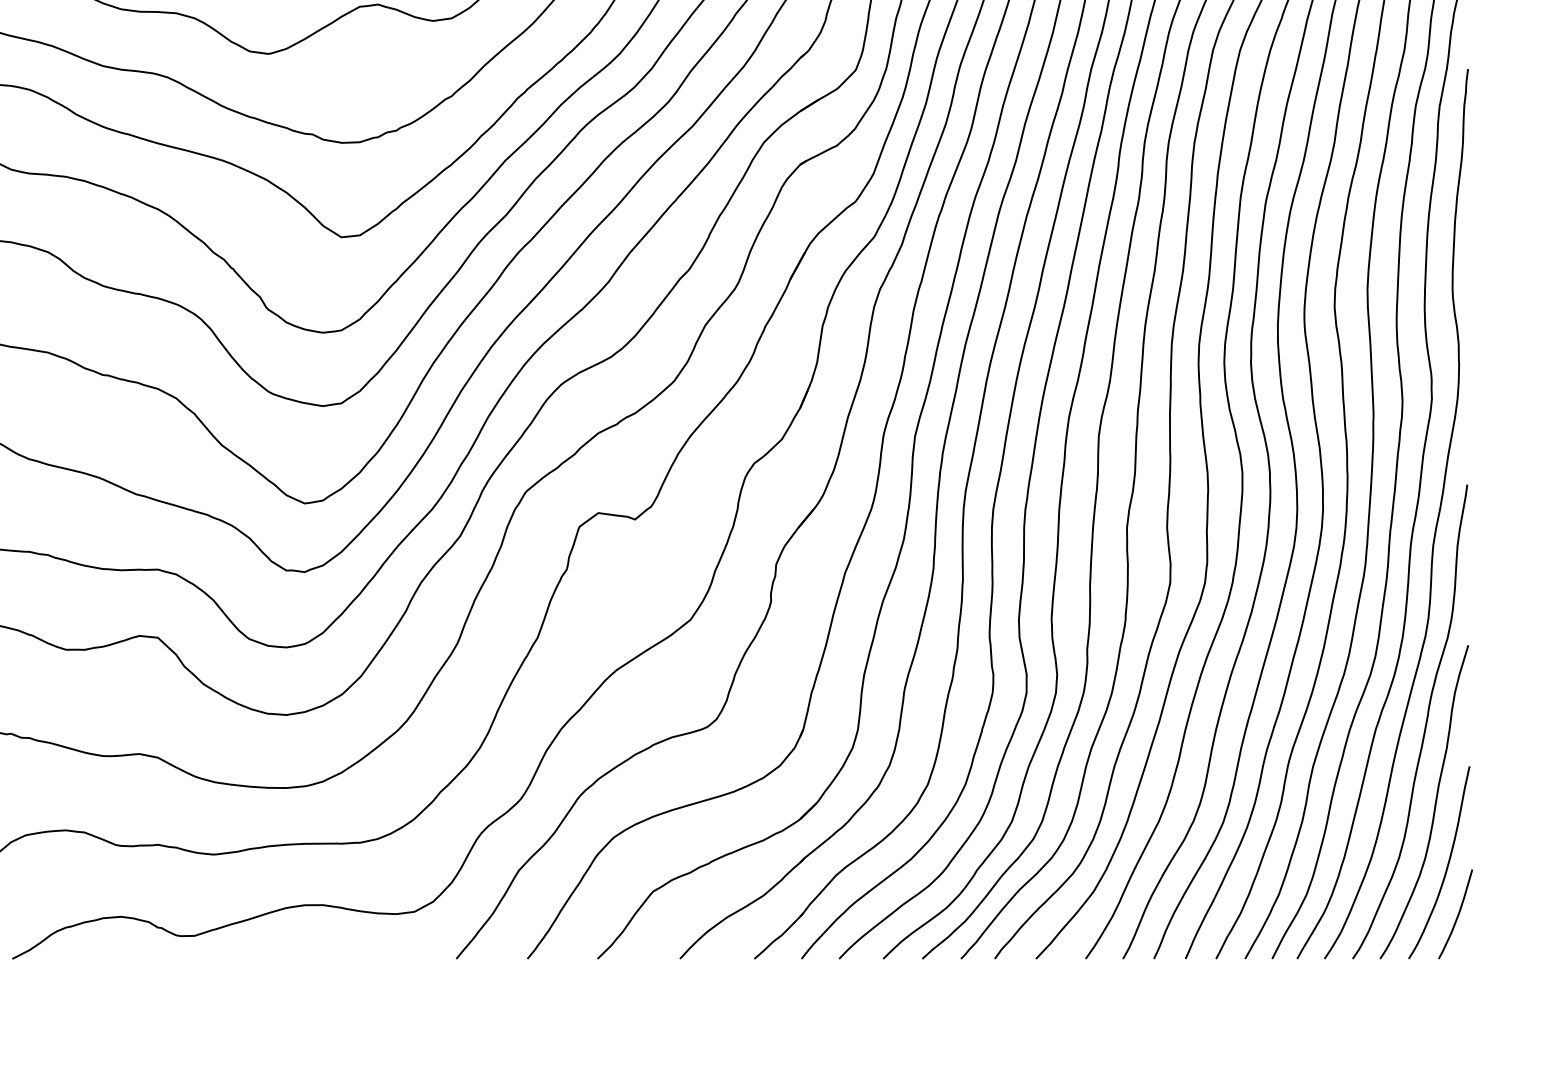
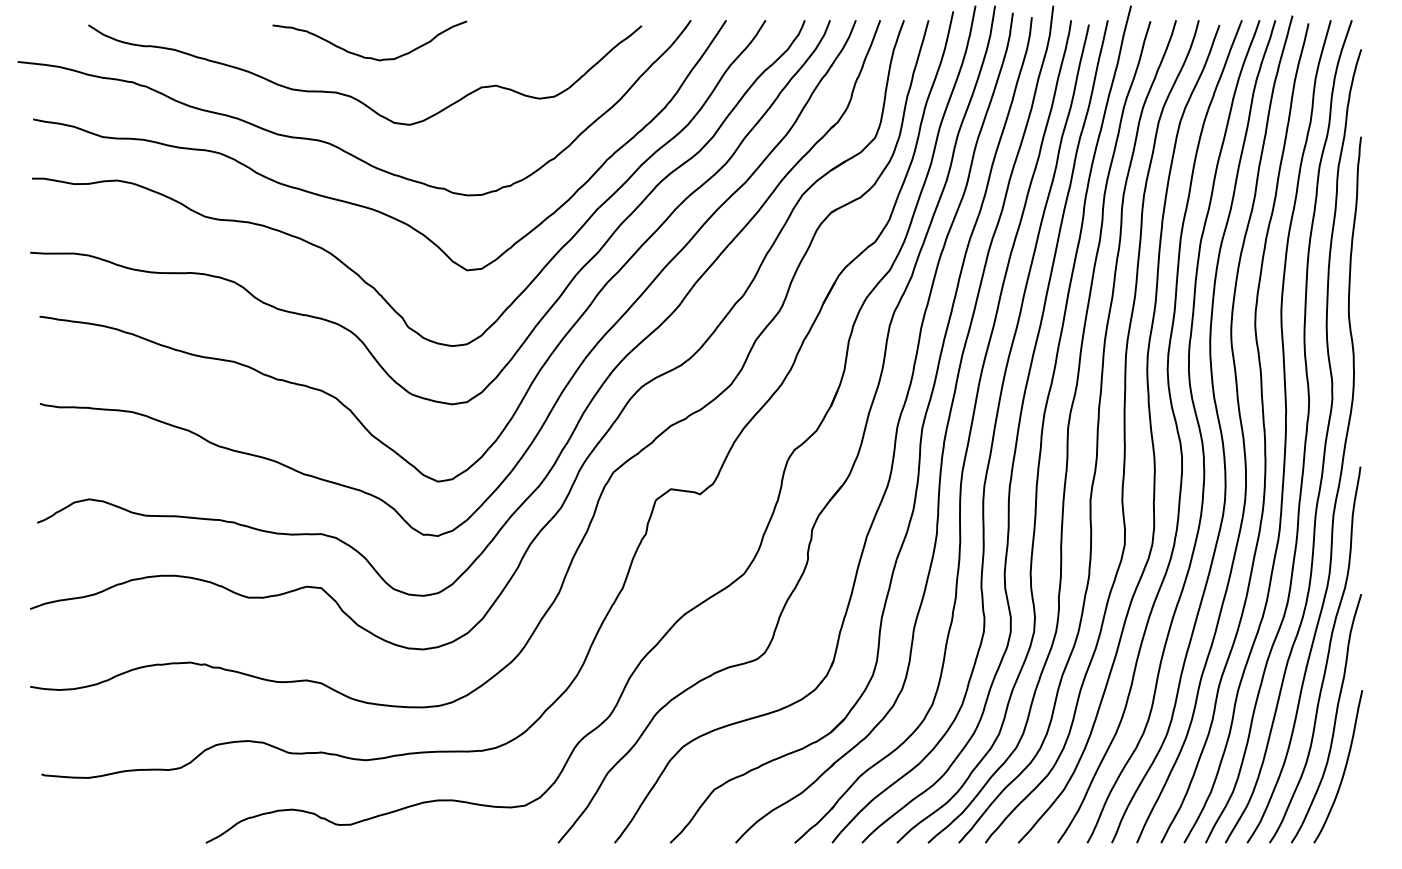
curve: (1457, 914) -> (1352, 807), removed

